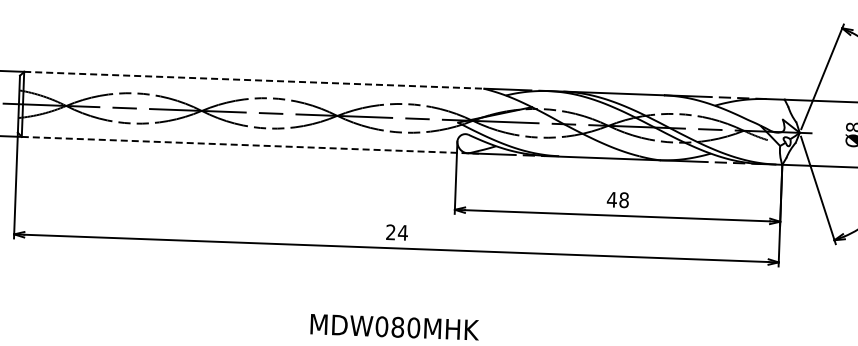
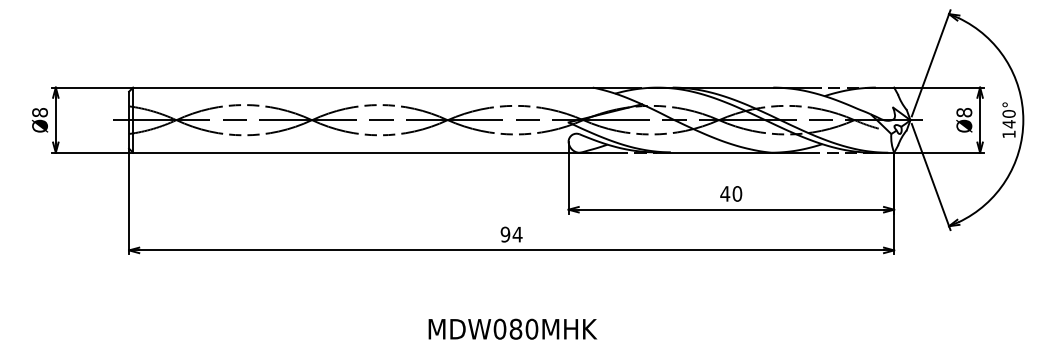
line: (253, 80) -> (362, 87), dashed -> solid
line: (250, 145) -> (361, 152), dashed -> solid
text: (624, 199) -> (737, 193), 48 -> 40
text: (390, 232) -> (505, 234), 24 -> 94

